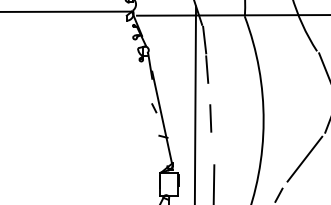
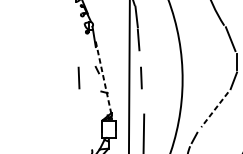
line: (130, 118) -> (78, 78), added
line: (162, 119) -> (103, 78), solid -> dashed
line: (304, 159) -> (214, 110), solid -> dashed

